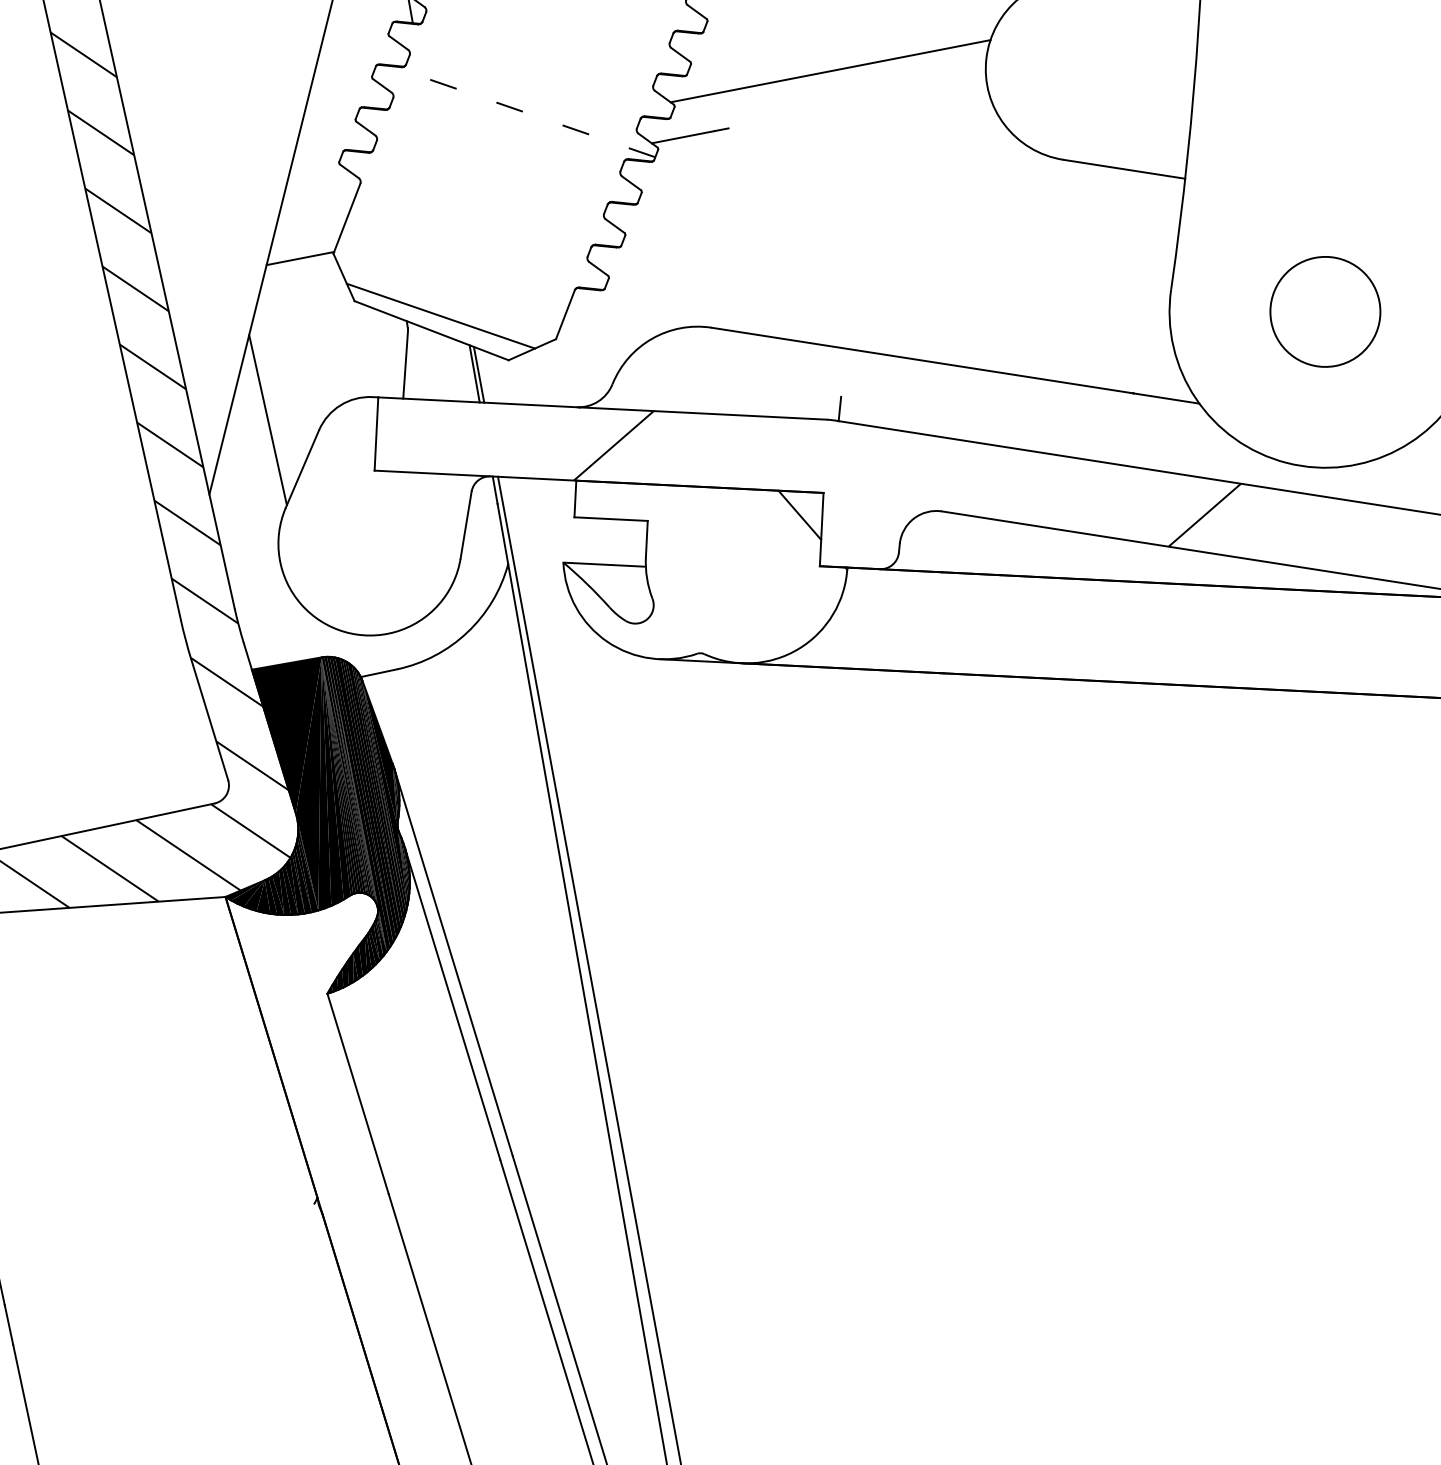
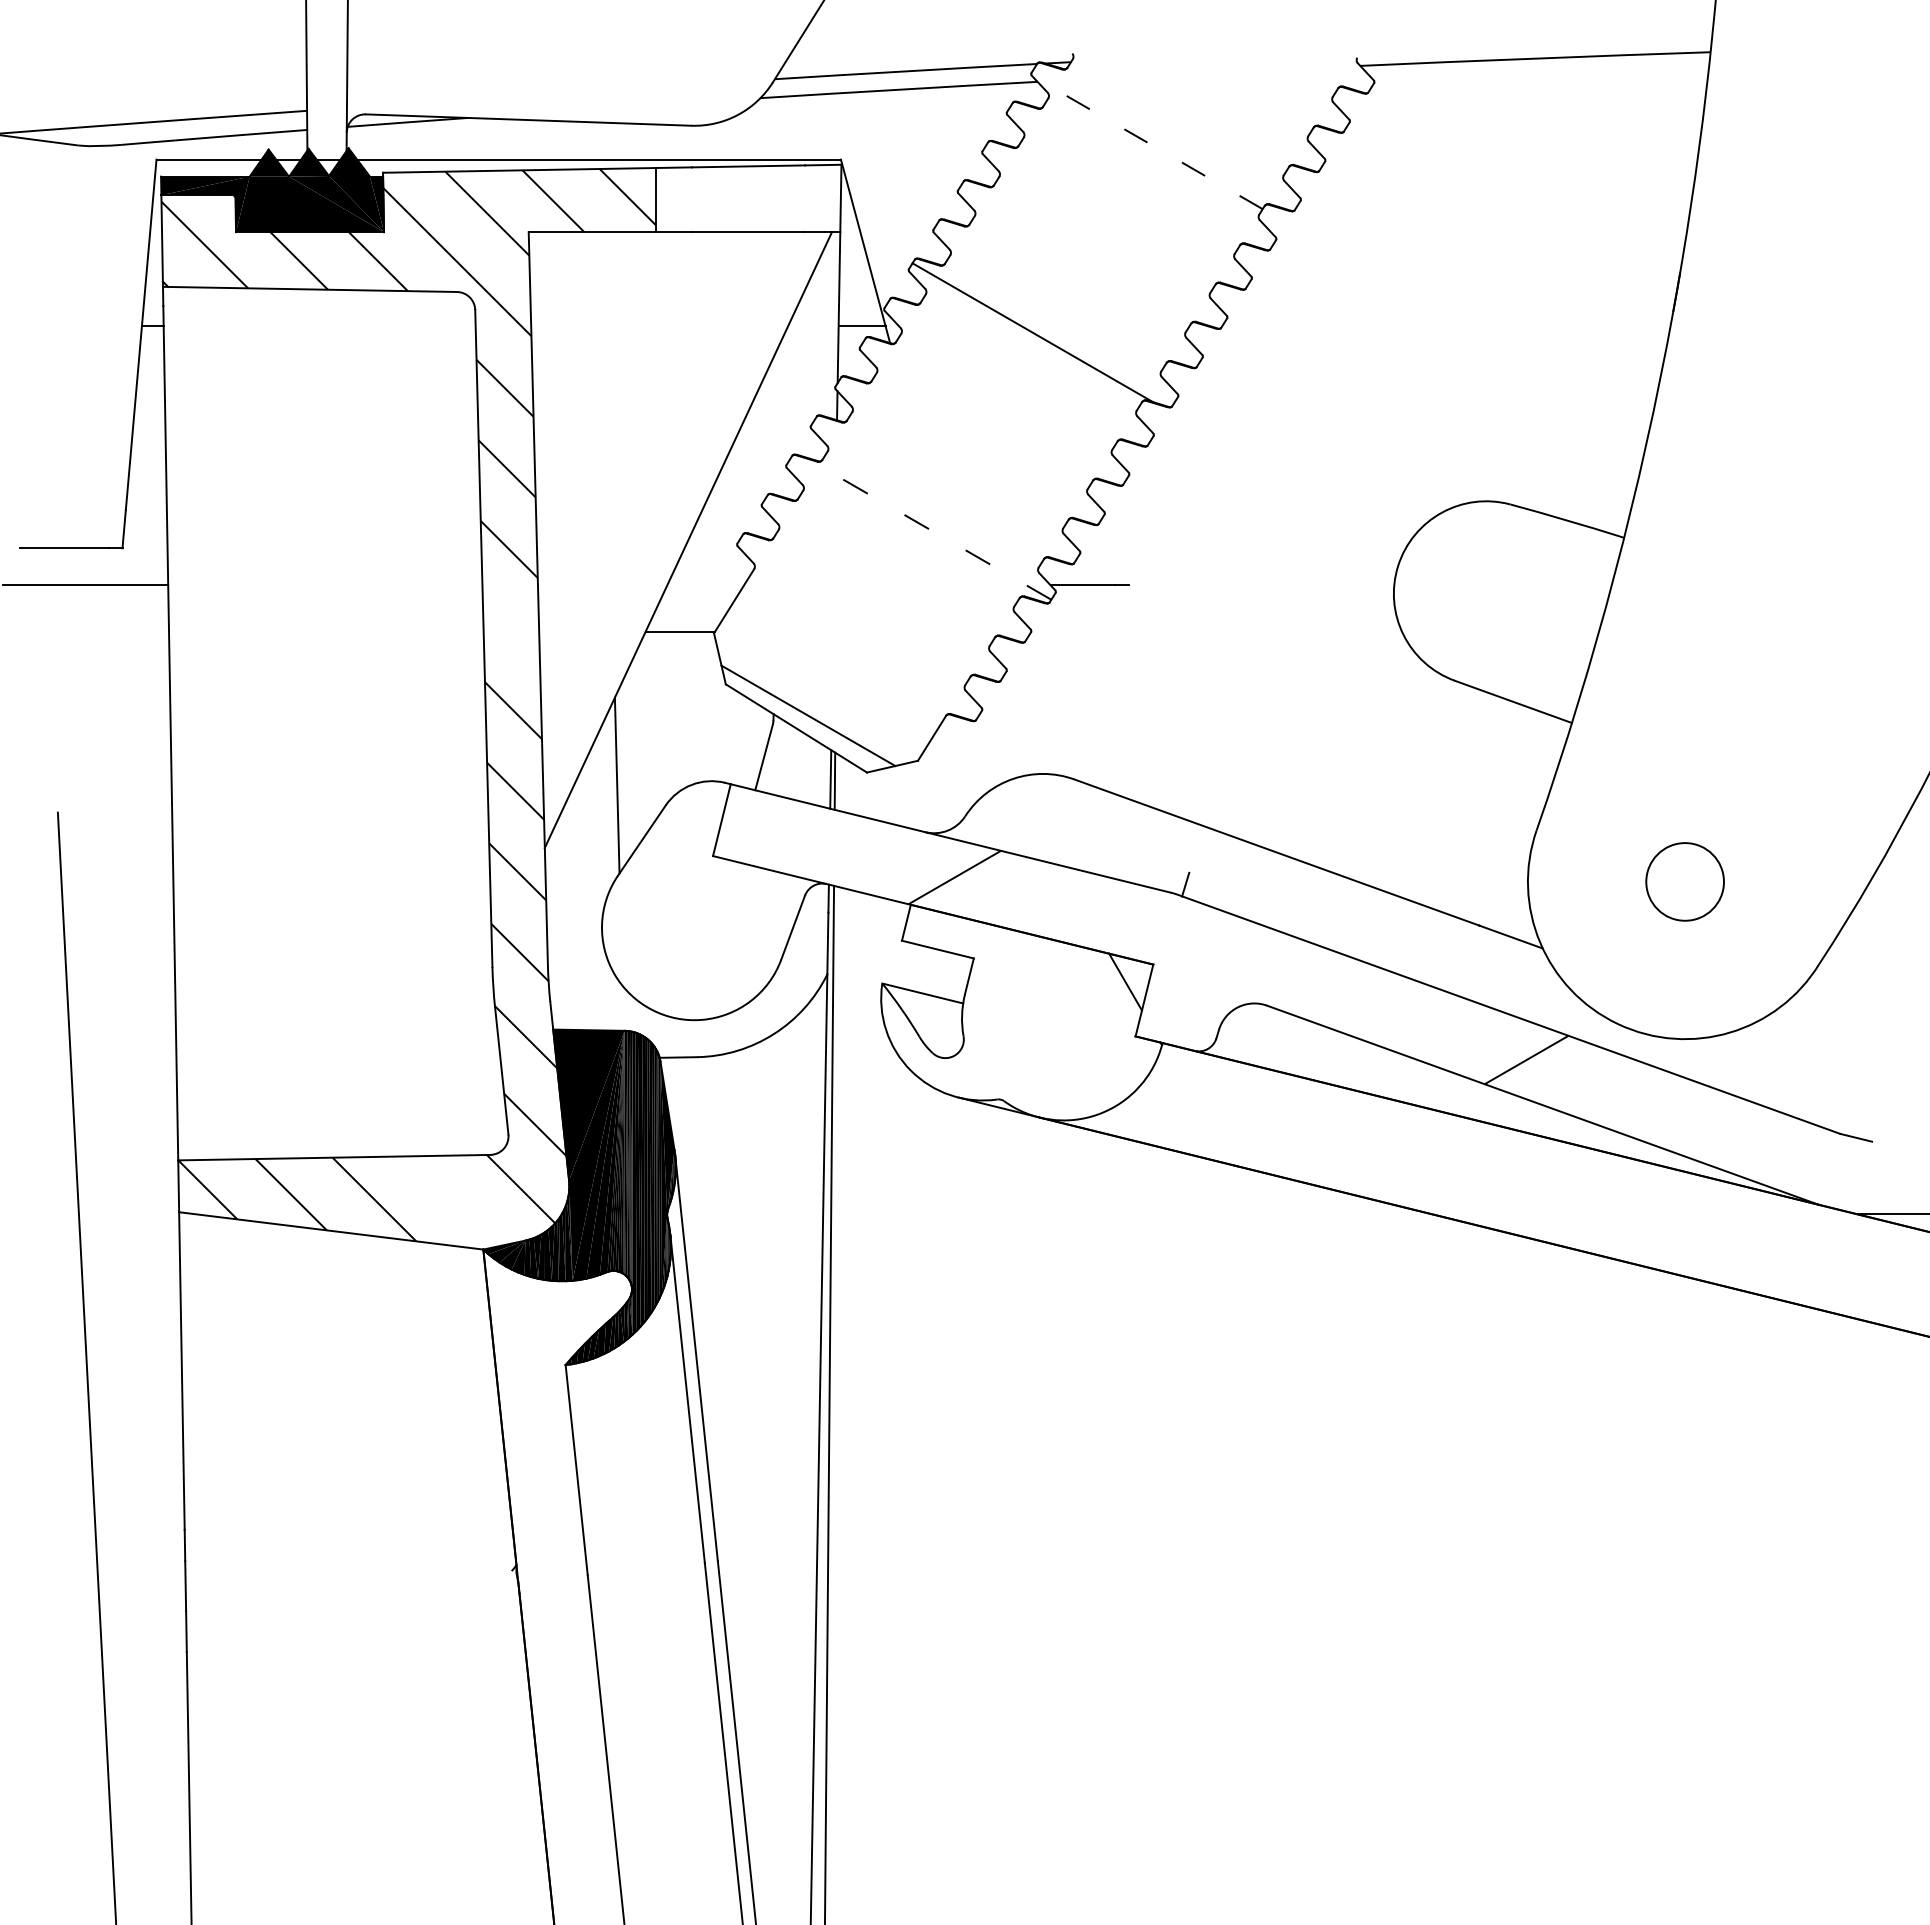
line: (830, 71) -> (1241, 548), removed
line: (134, 288) -> (510, 629), removed
circle: (1324, 311) -> (1684, 881), size x0.7
line: (188, 855) -> (454, 1201), removed

